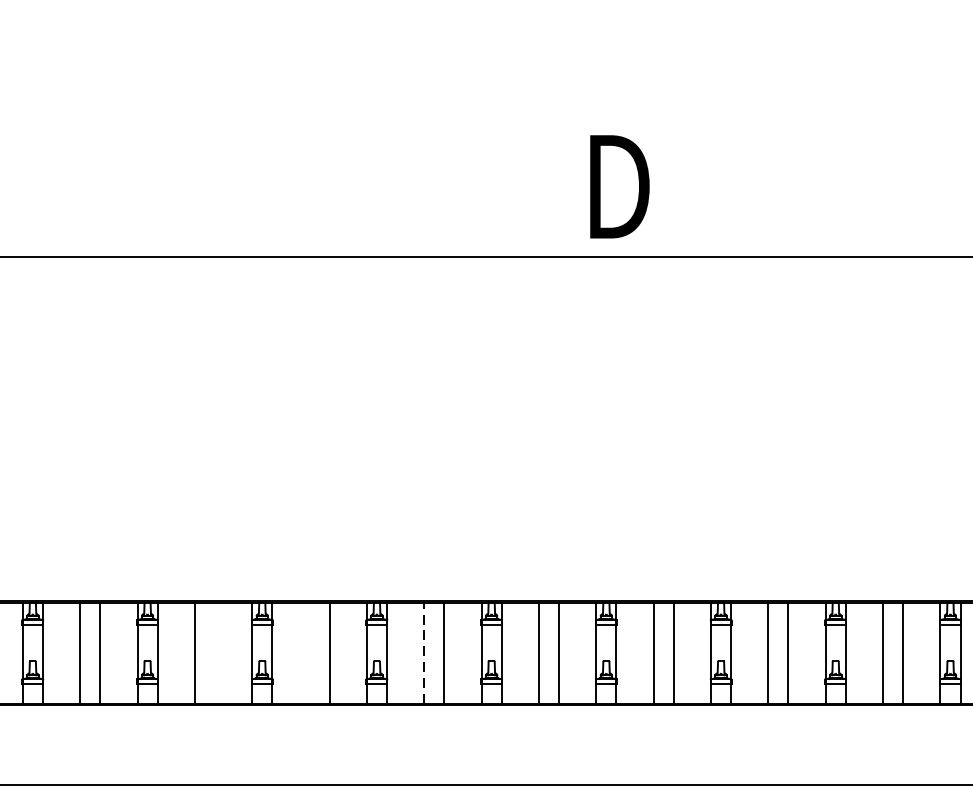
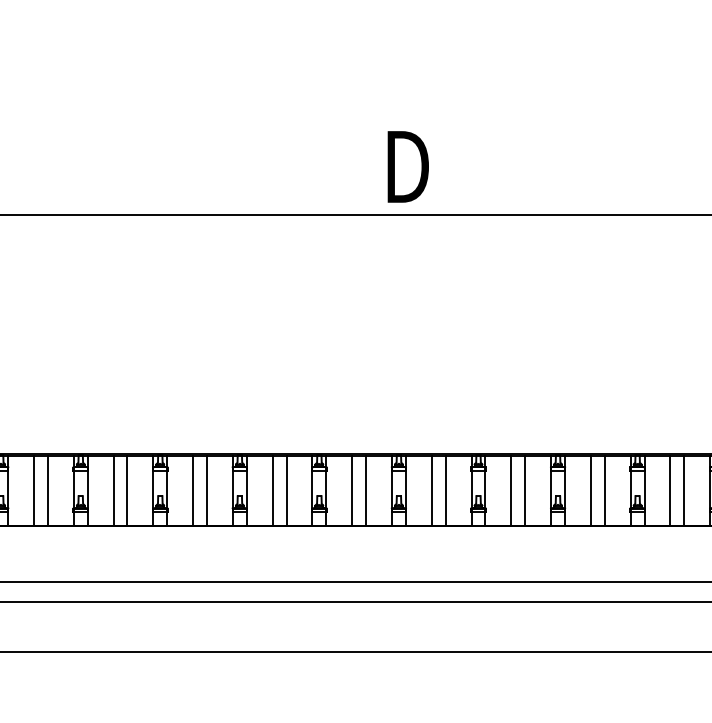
line: (214, 653) -> (127, 490), added
line: (310, 653) -> (193, 490), added
line: (424, 653) -> (272, 490), dashed -> solid

